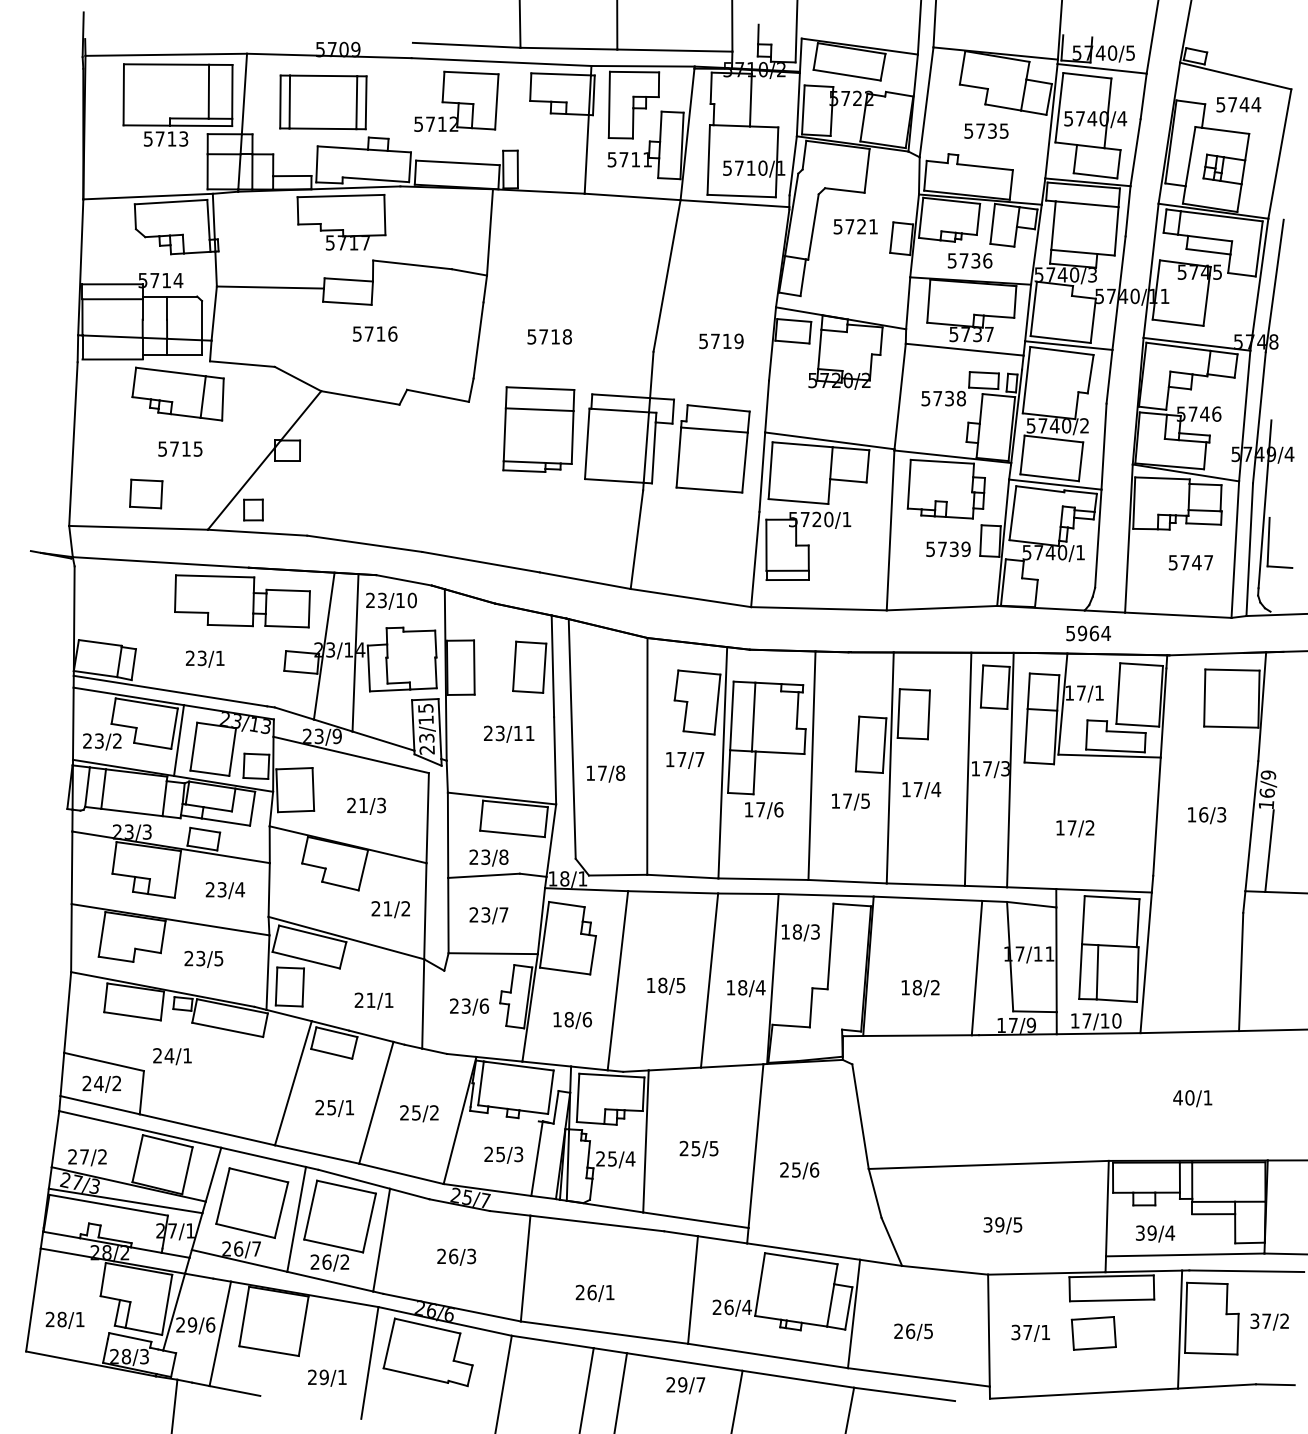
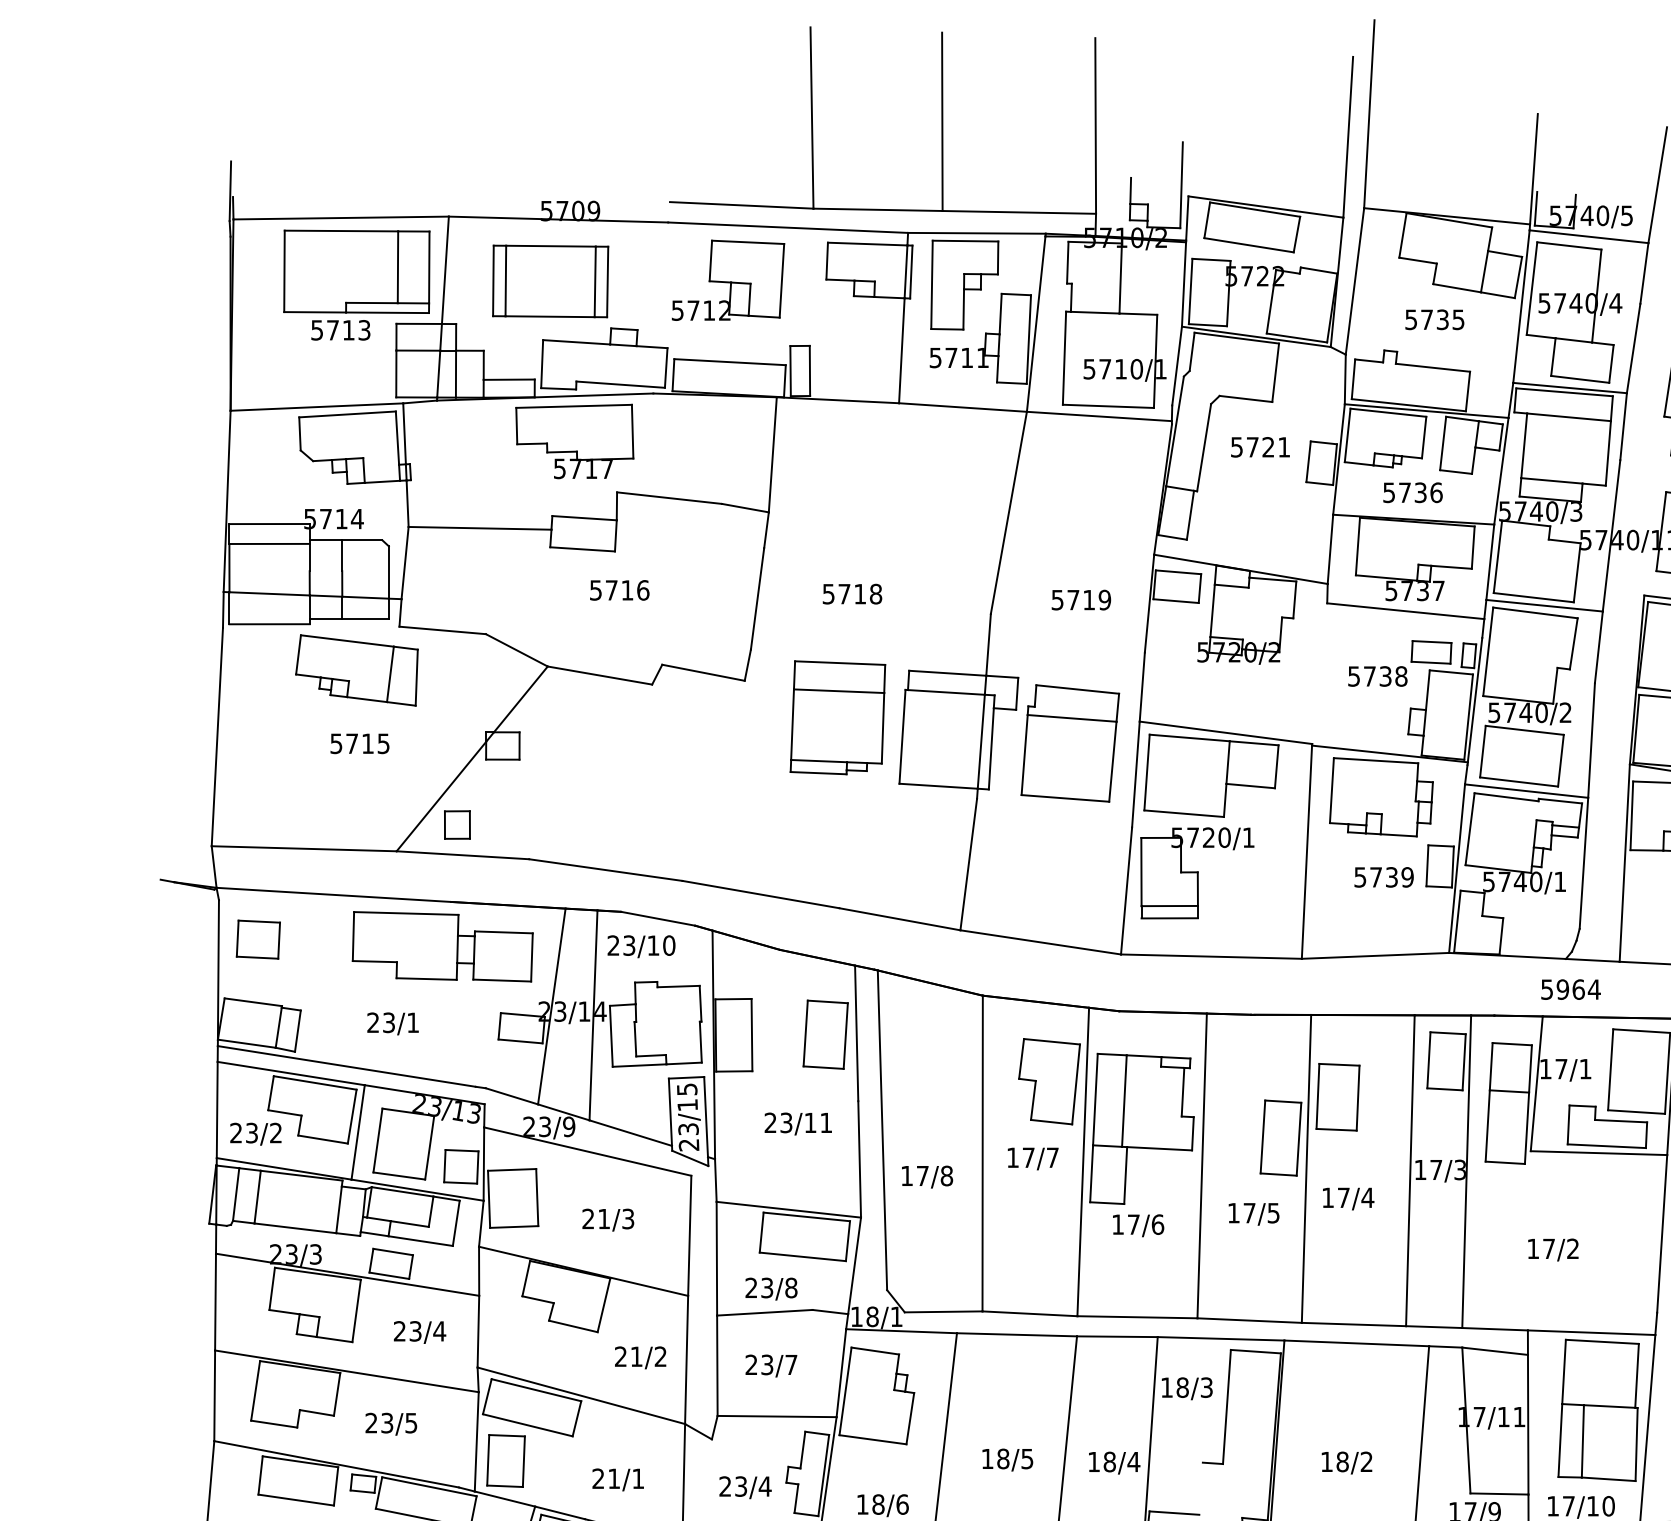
line: (1150, 270) -> (1653, 505), removed
line: (899, 396) -> (1318, 673), removed
part: (146, 493) -> (258, 938), moved
text: (484, 1005) -> (765, 1485), 23/6 -> 23/4
line: (810, 1007) -> (1200, 1488), removed

